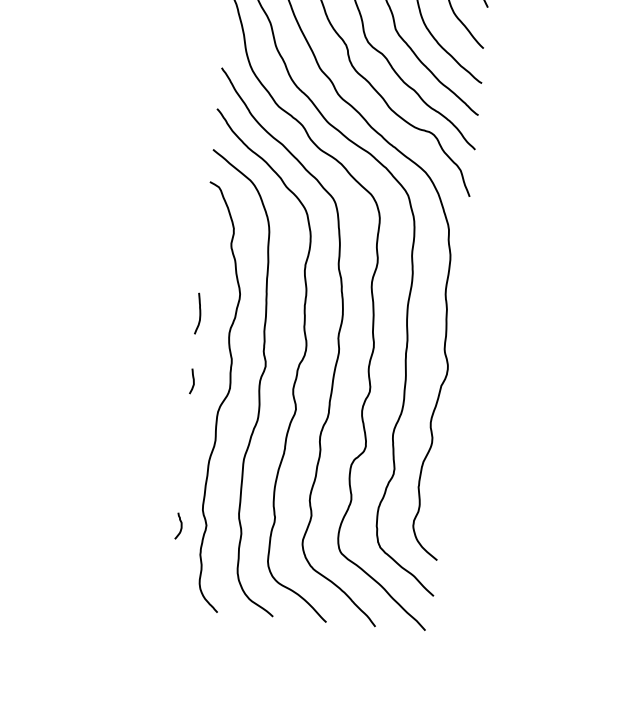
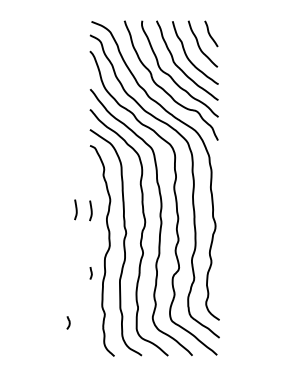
line: (167, 308) -> (75, 209), added
curve: (191, 381) -> (90, 273), moved
curve: (179, 525) -> (68, 322), moved

